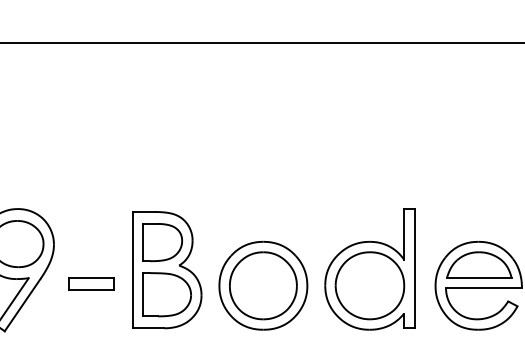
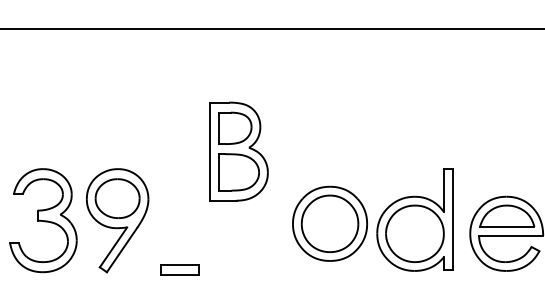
part: (166, 269) -> (238, 151), moved
part: (90, 283) -> (179, 269), moved
part: (262, 285) -> (329, 223), moved

